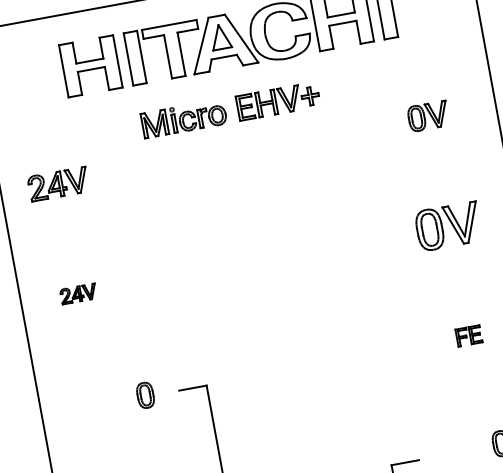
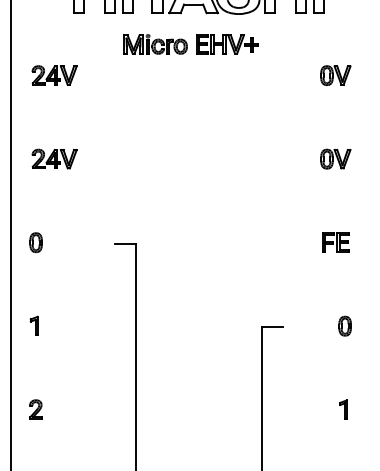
part: (448, 225) -> (335, 158), size x0.62
part: (78, 293) -> (54, 158), size x1.67
part: (468, 335) -> (335, 242), size x1.43
part: (144, 395) -> (35, 242), moved

